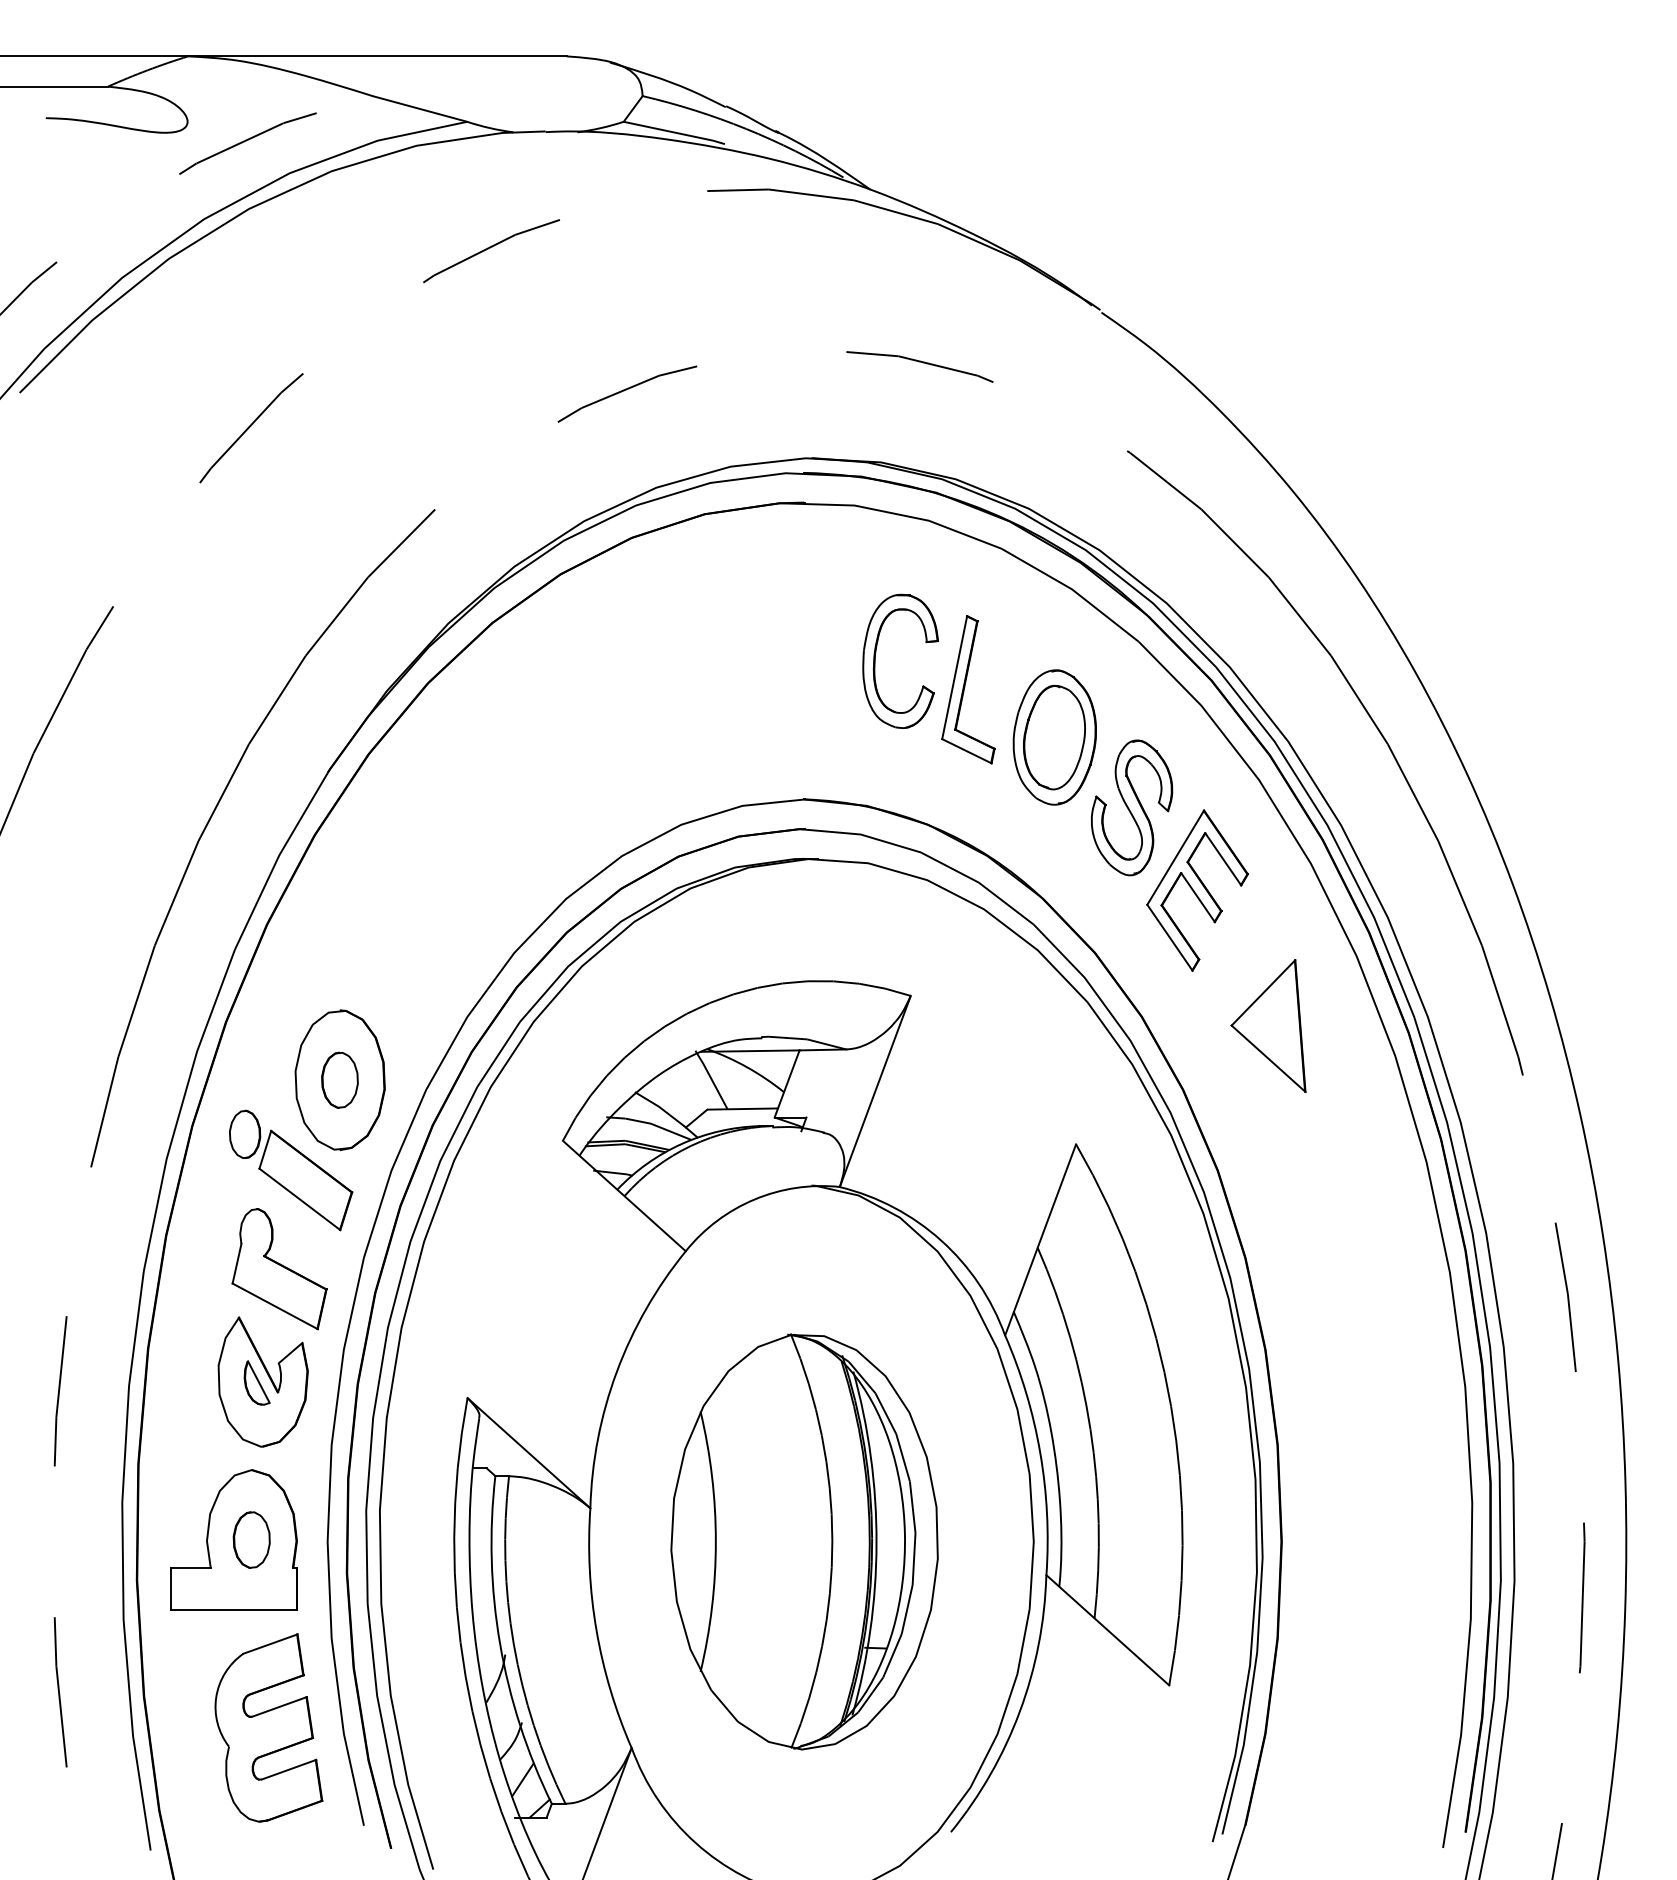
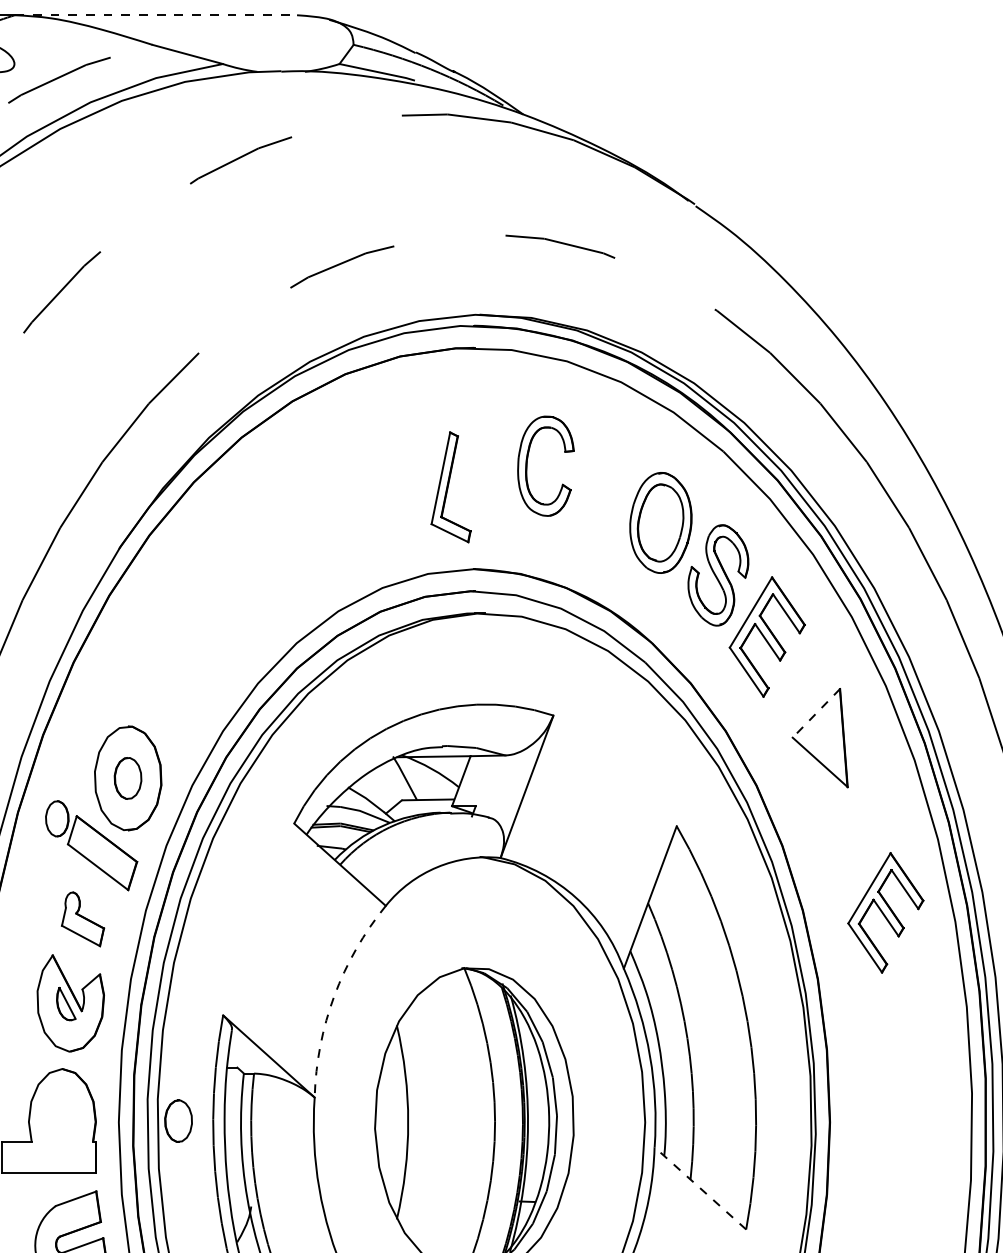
line: (378, 56) -> (156, 15), solid -> dashed
part: (968, 689) -> (451, 487), moved
line: (1263, 992) -> (816, 713), solid -> dashed
part: (1356, 1260) -> (885, 912), added
part: (279, 1269) -> (82, 919), size x0.6
arc: (616, 1371) -> (334, 995), solid -> dashed
part: (251, 1539) -> (178, 1120), moved
line: (1107, 1630) -> (700, 1188), solid -> dashed

